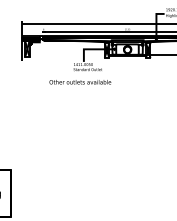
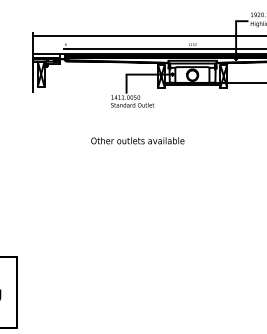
text: (80, 82) -> (138, 141), moved

